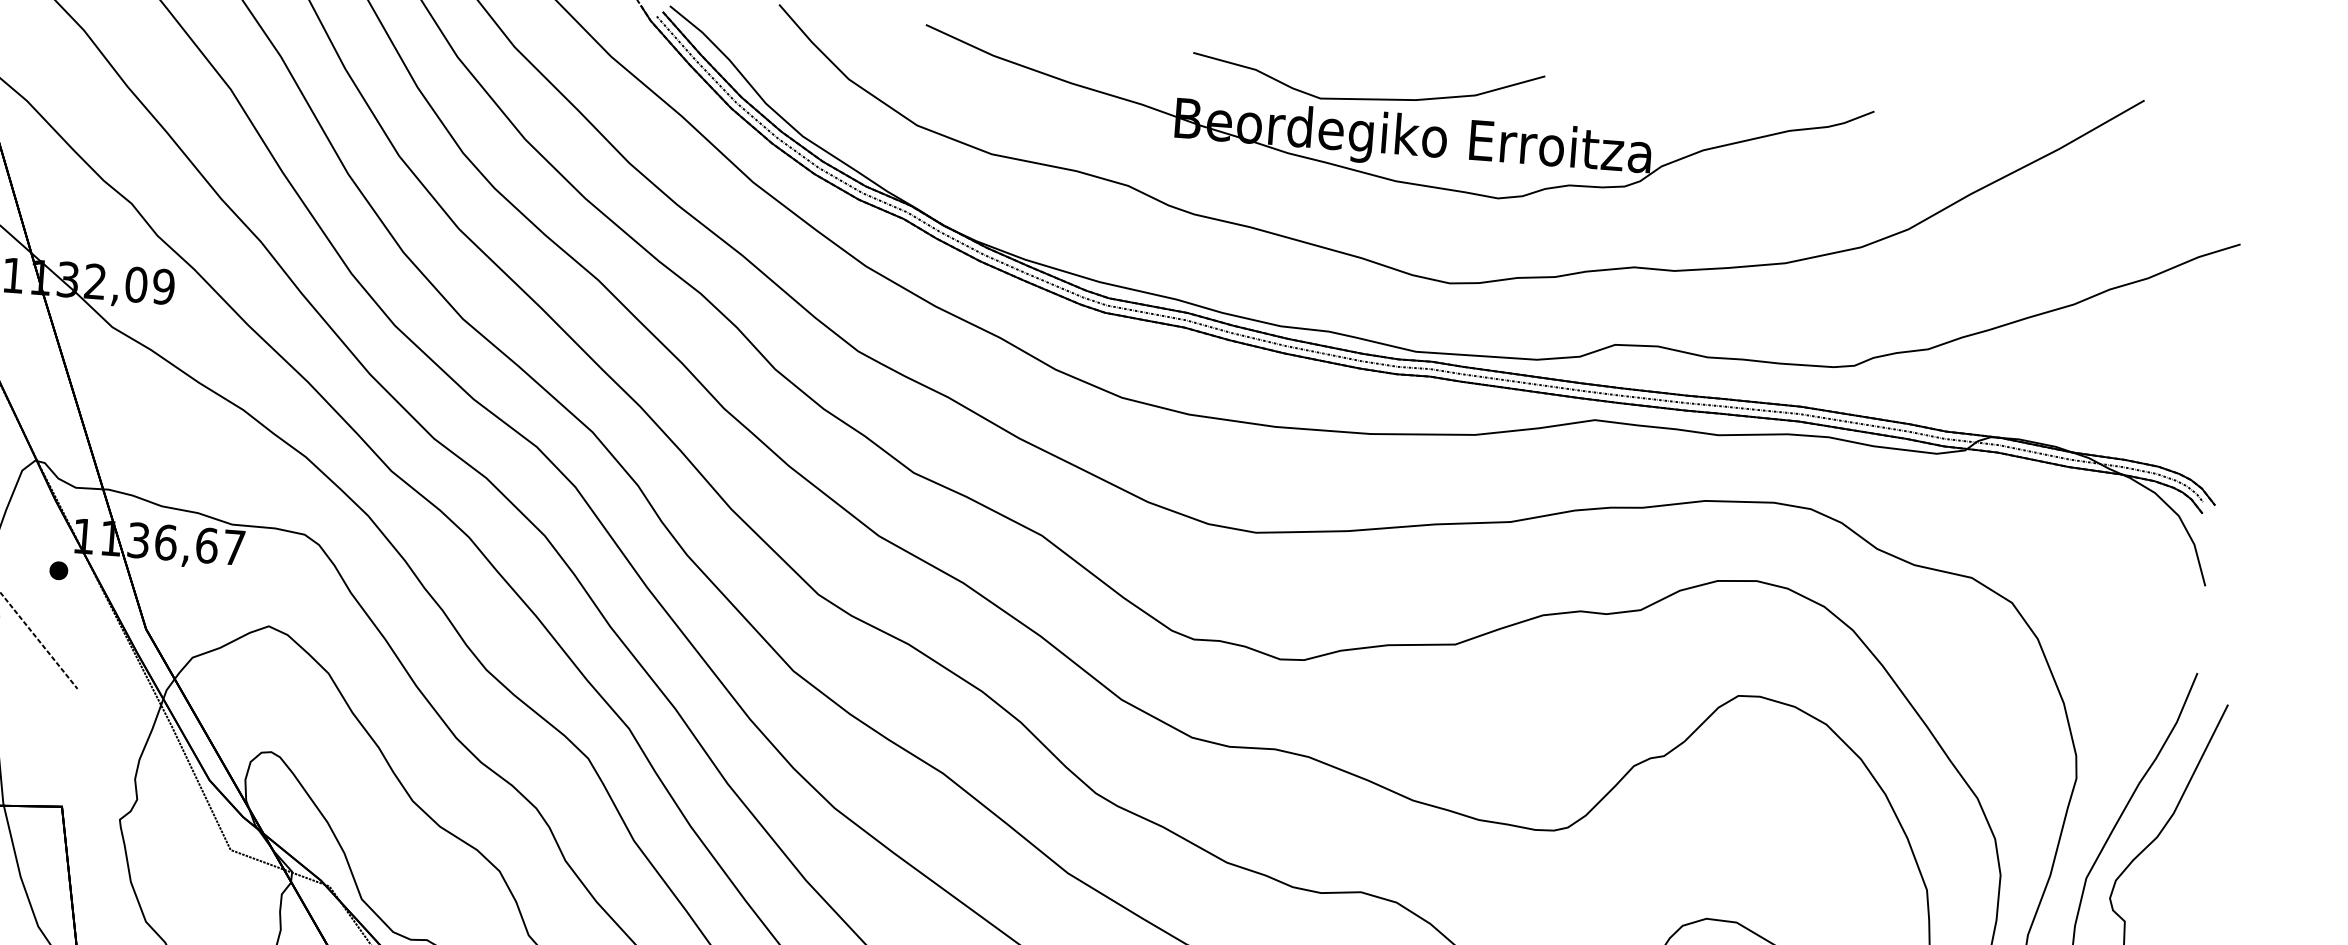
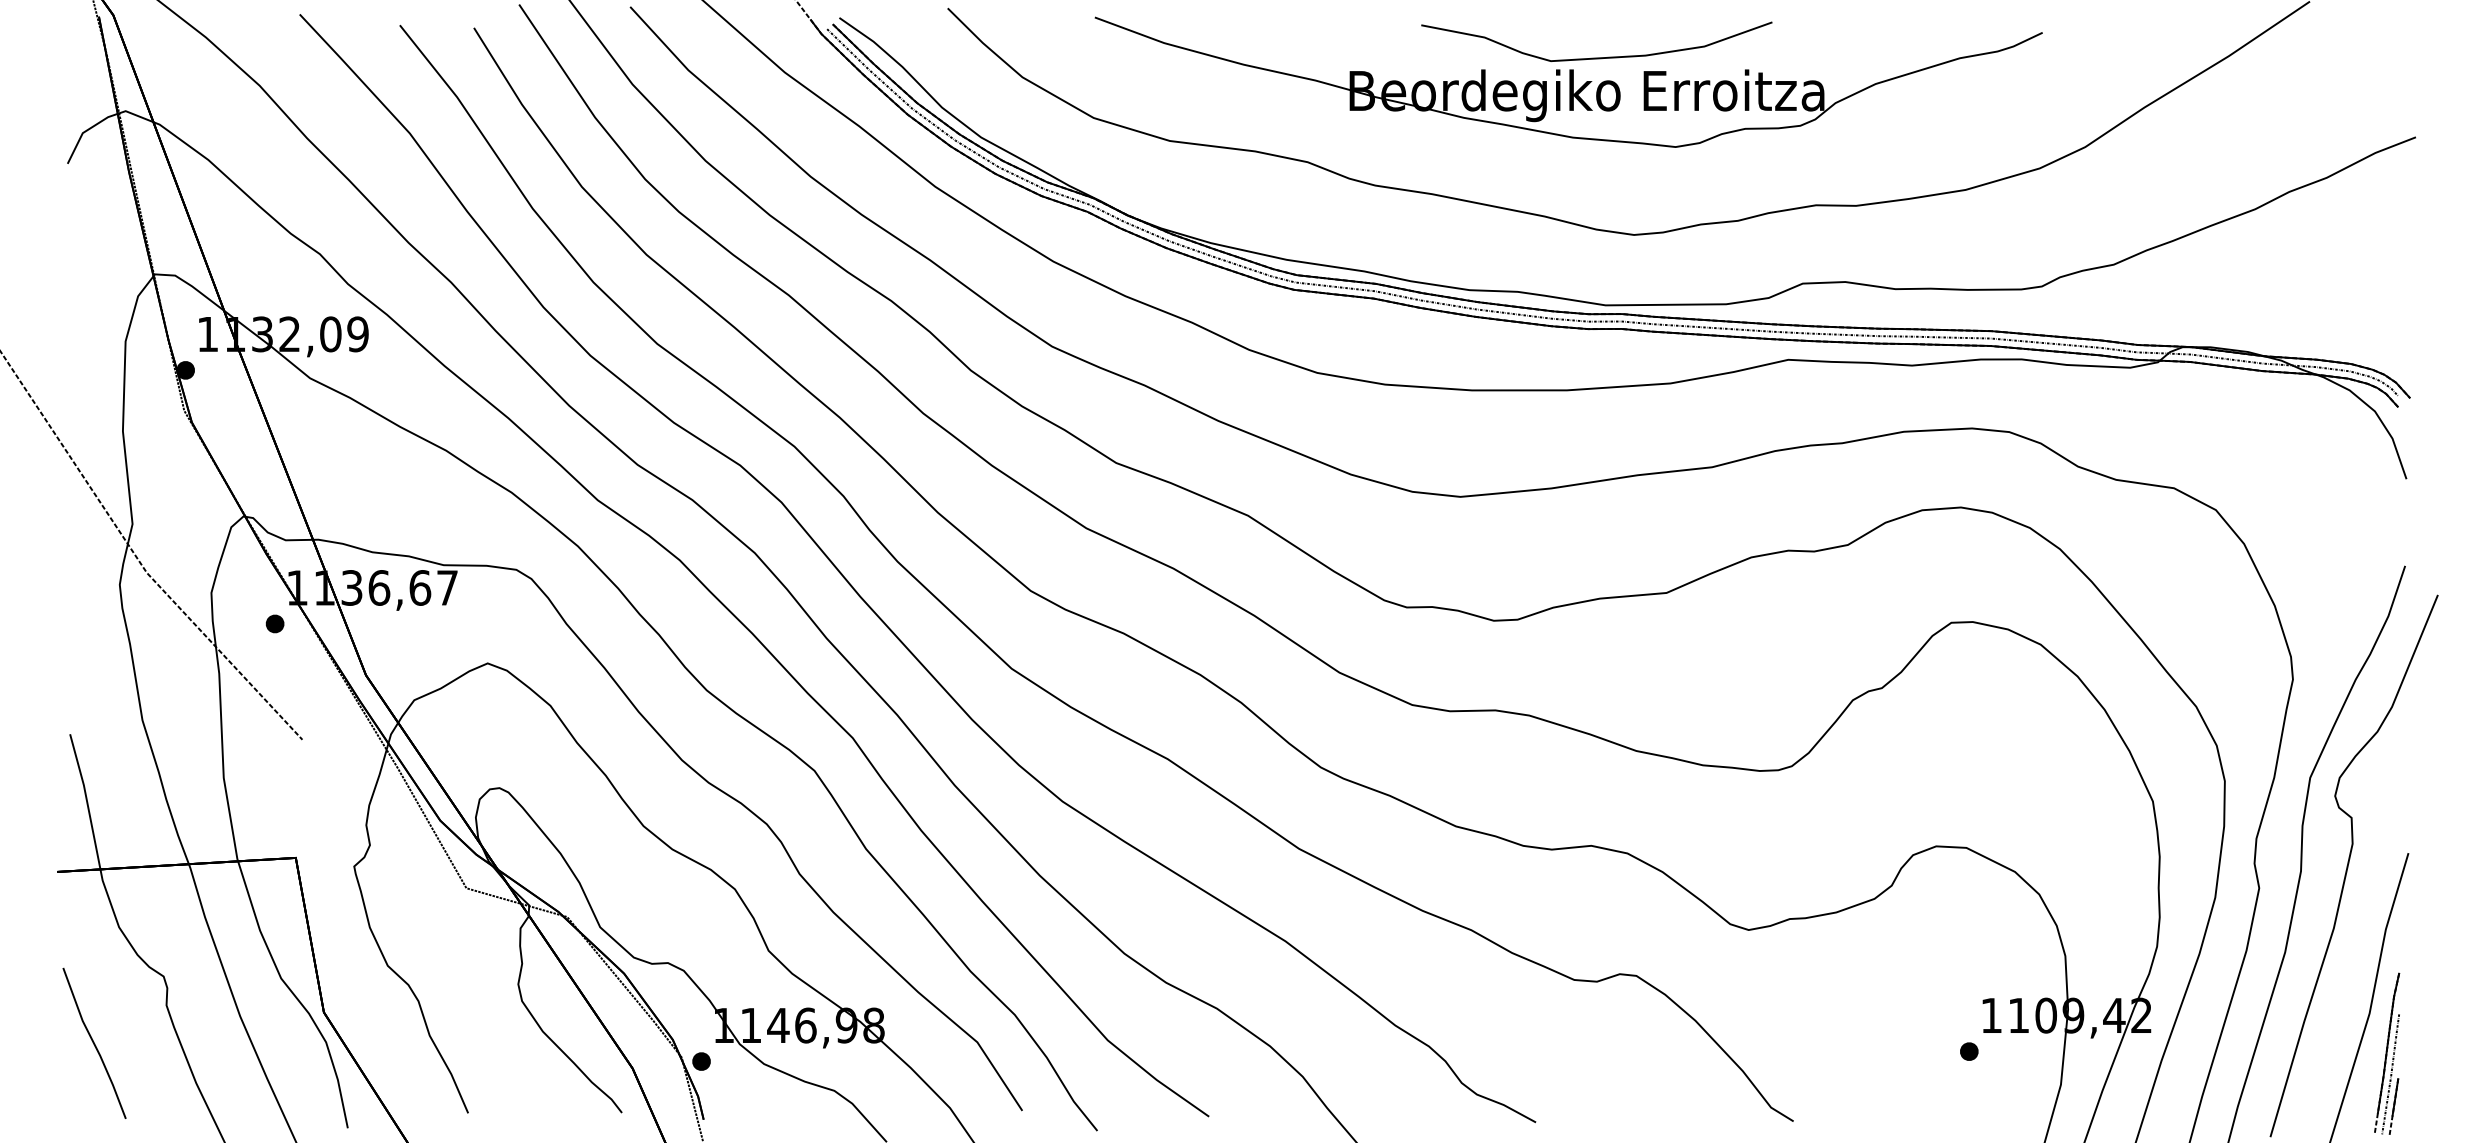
curve: (1366, 98) -> (1596, 57), moved

